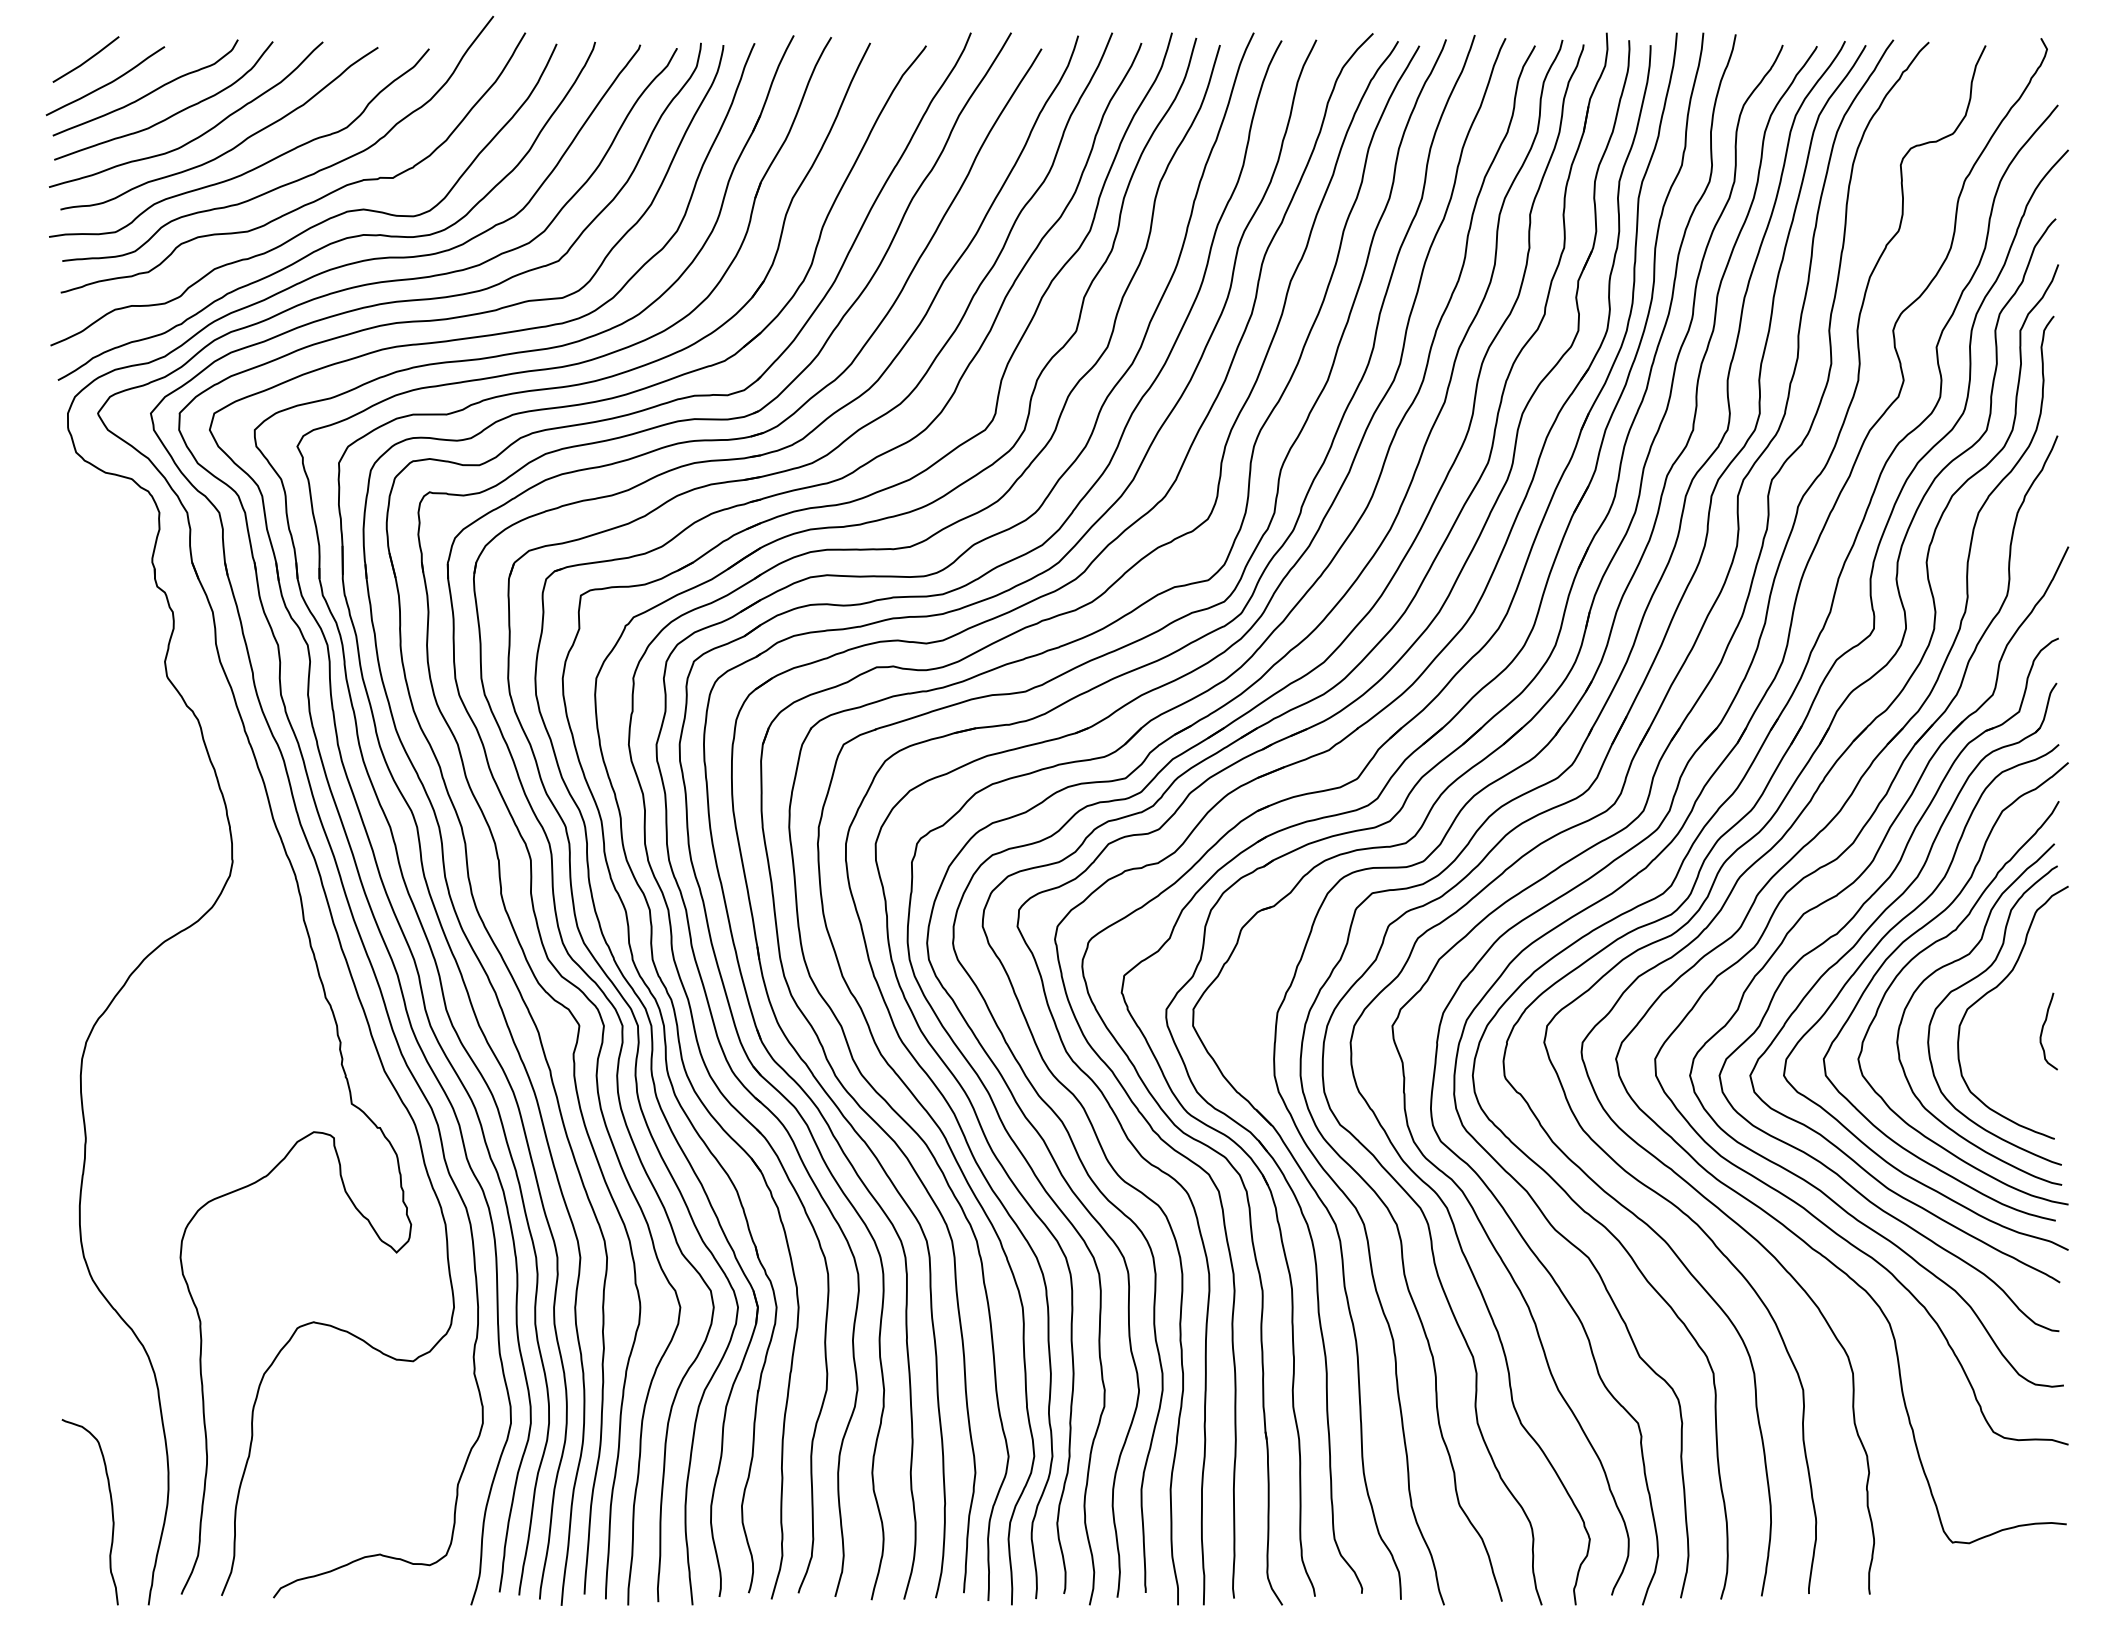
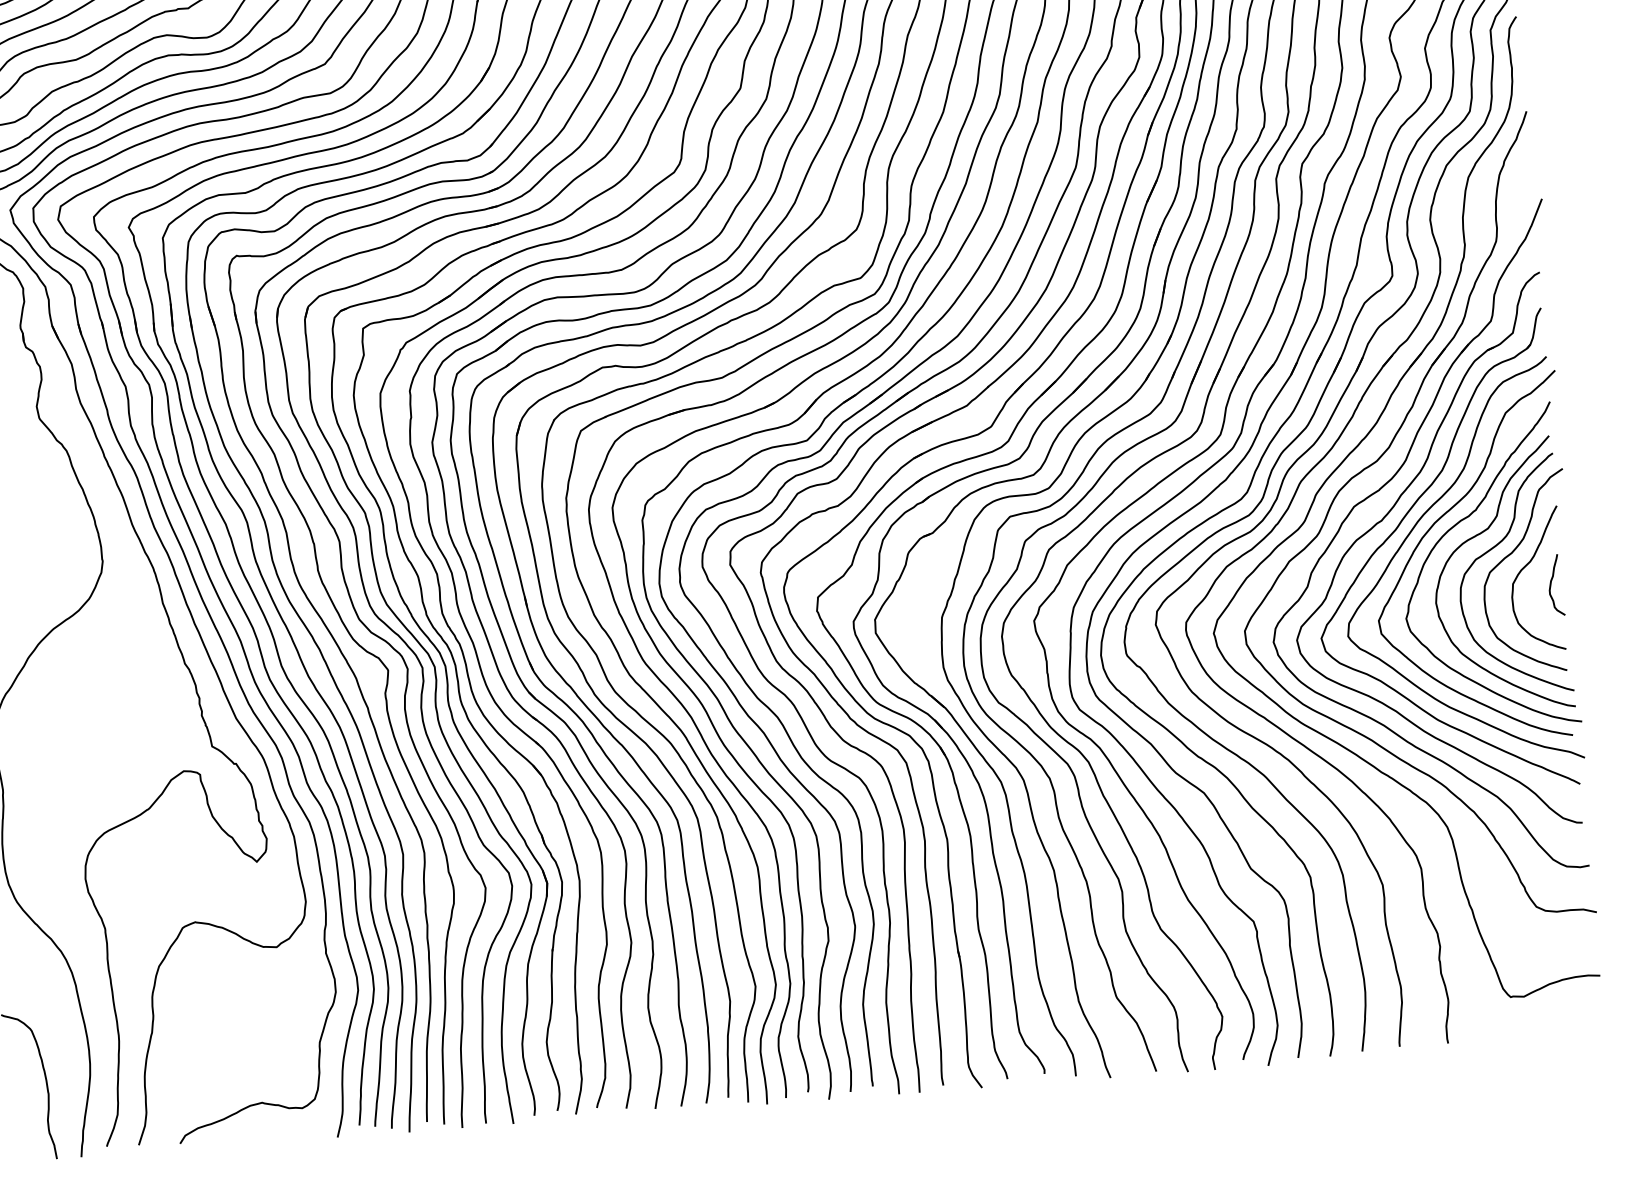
curve: (2012, 1006) -> (1525, 567), added

